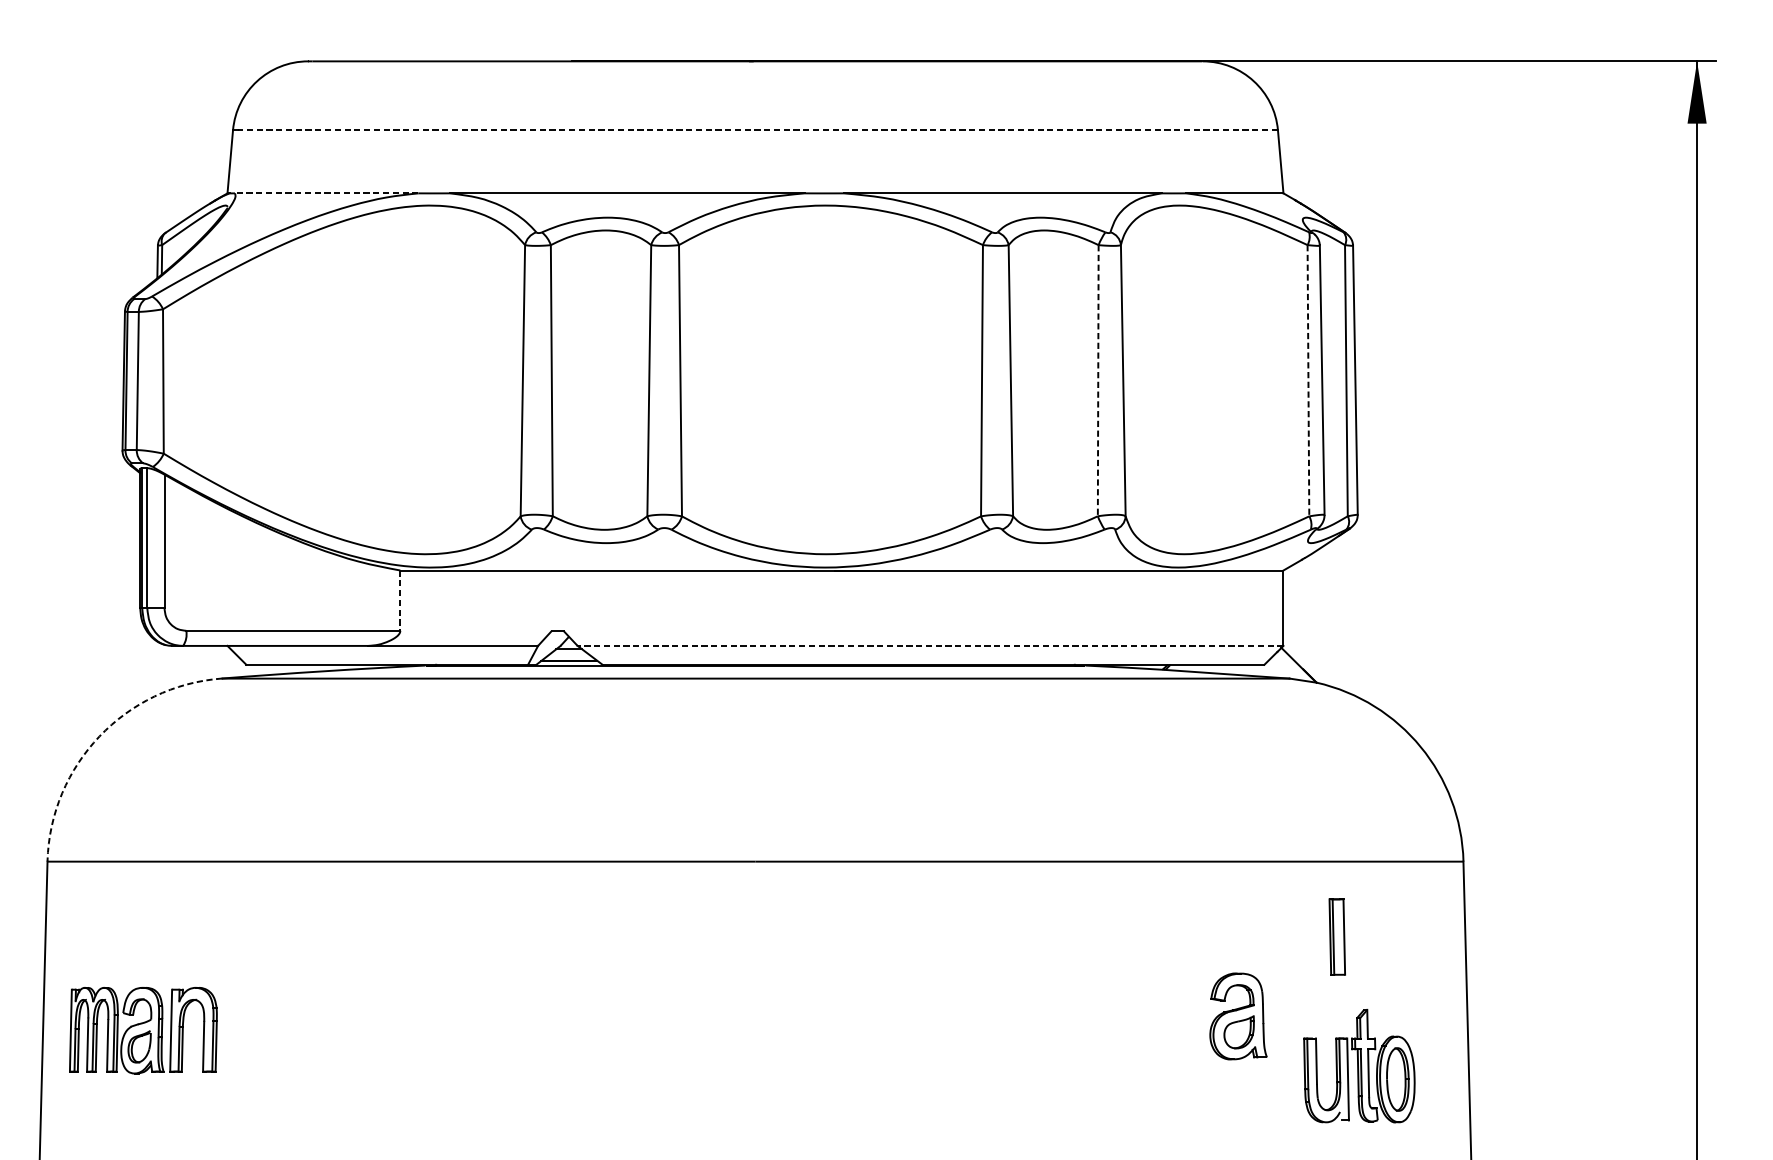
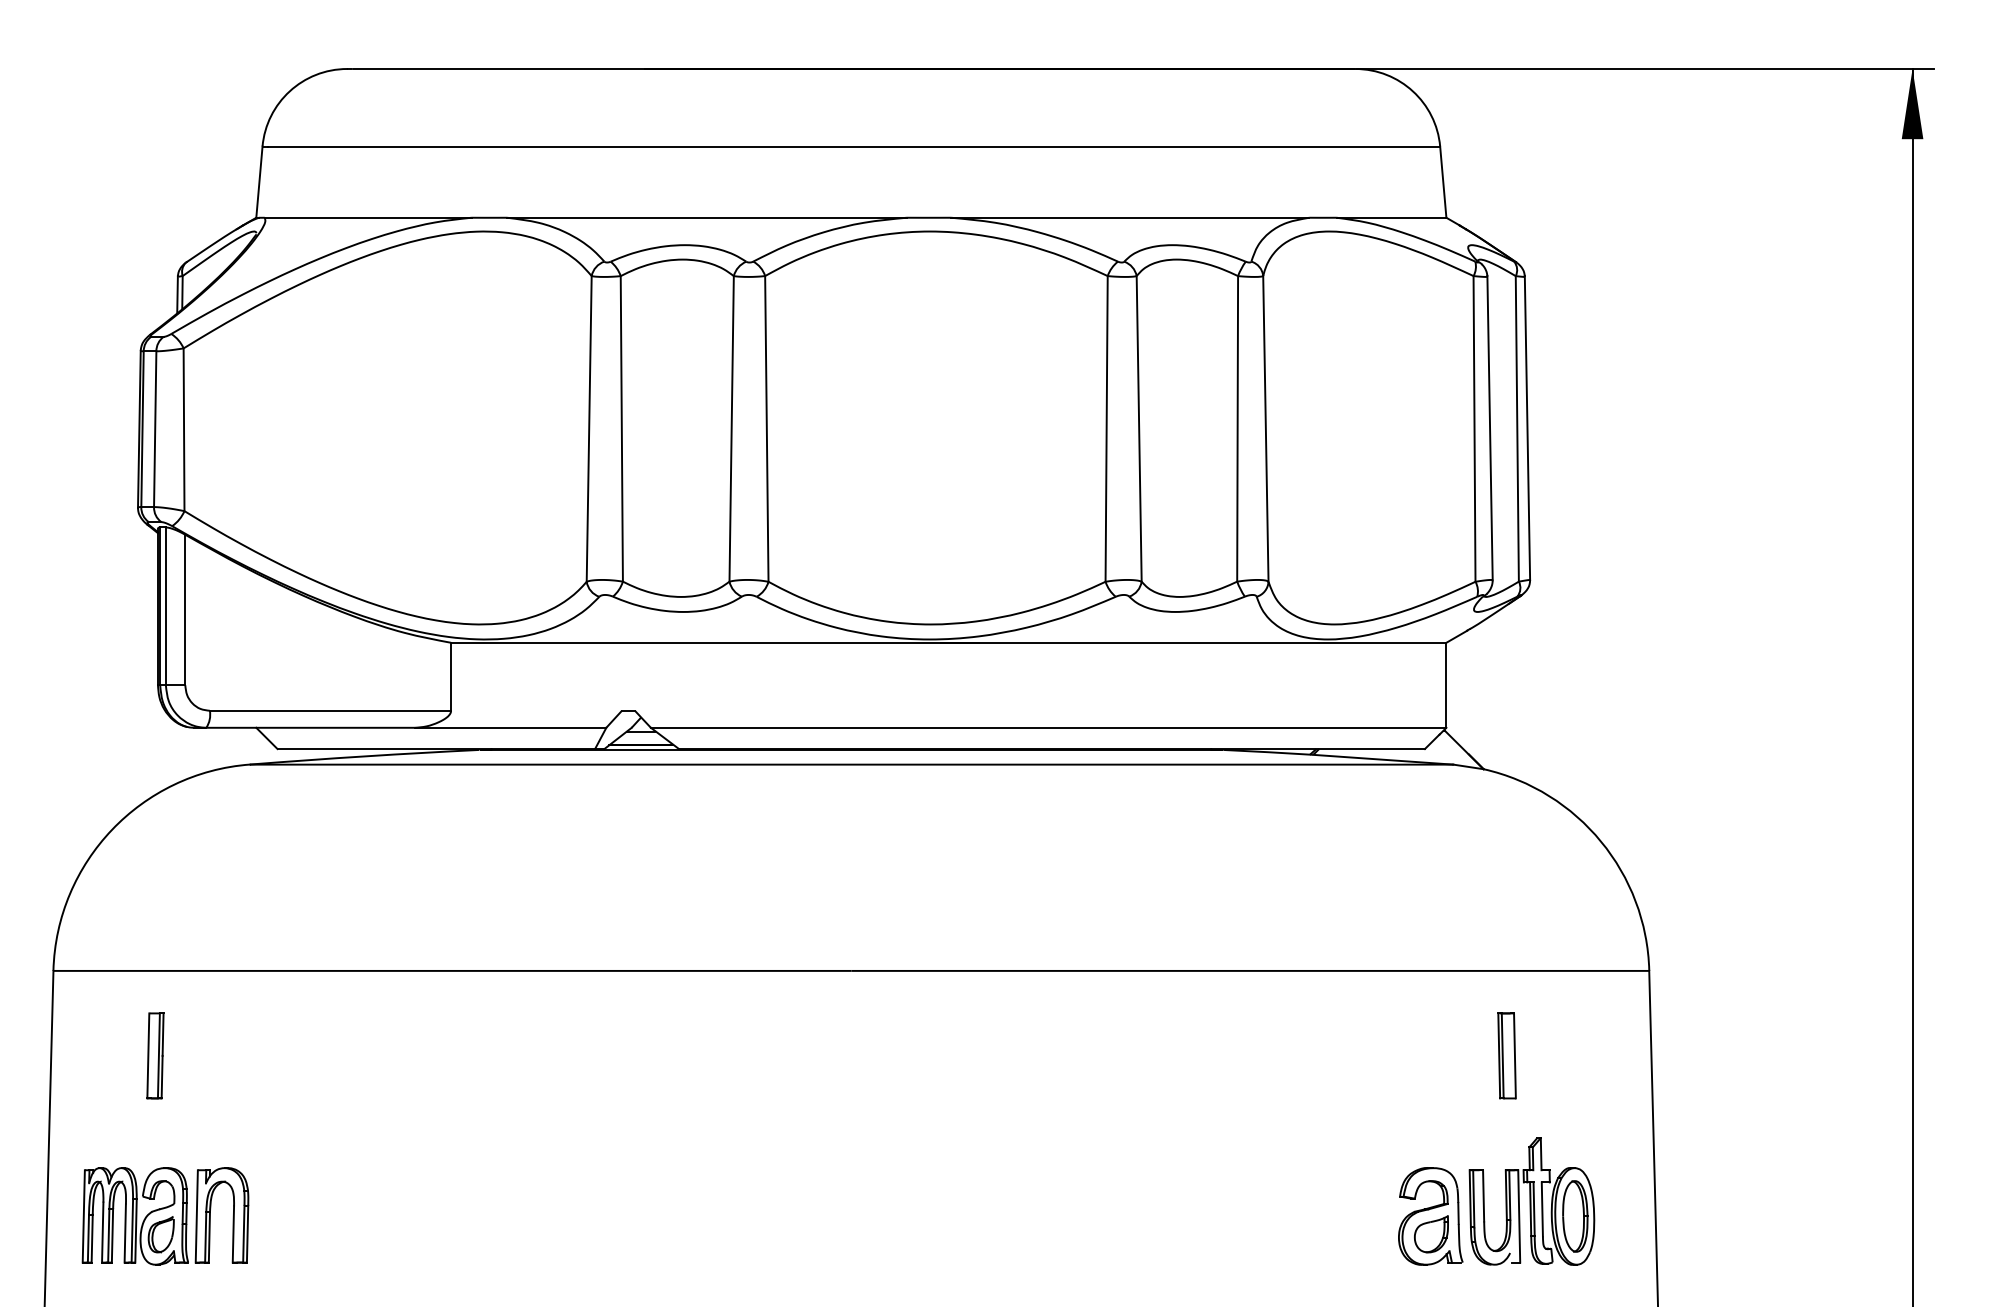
line: (758, 130) -> (854, 146), dashed -> solid
line: (326, 193) -> (367, 217), dashed -> solid
line: (1098, 380) -> (1237, 428), dashed -> solid
line: (1308, 380) -> (1474, 428), dashed -> solid
line: (400, 601) -> (451, 677), dashed -> solid
line: (930, 645) -> (1048, 727), dashed -> solid
arc: (99, 736) -> (112, 829), dashed -> solid
part: (138, 936) -> (155, 1055), added
part: (1238, 1016) -> (1430, 1216), moved
part: (143, 1030) -> (165, 1216), moved

